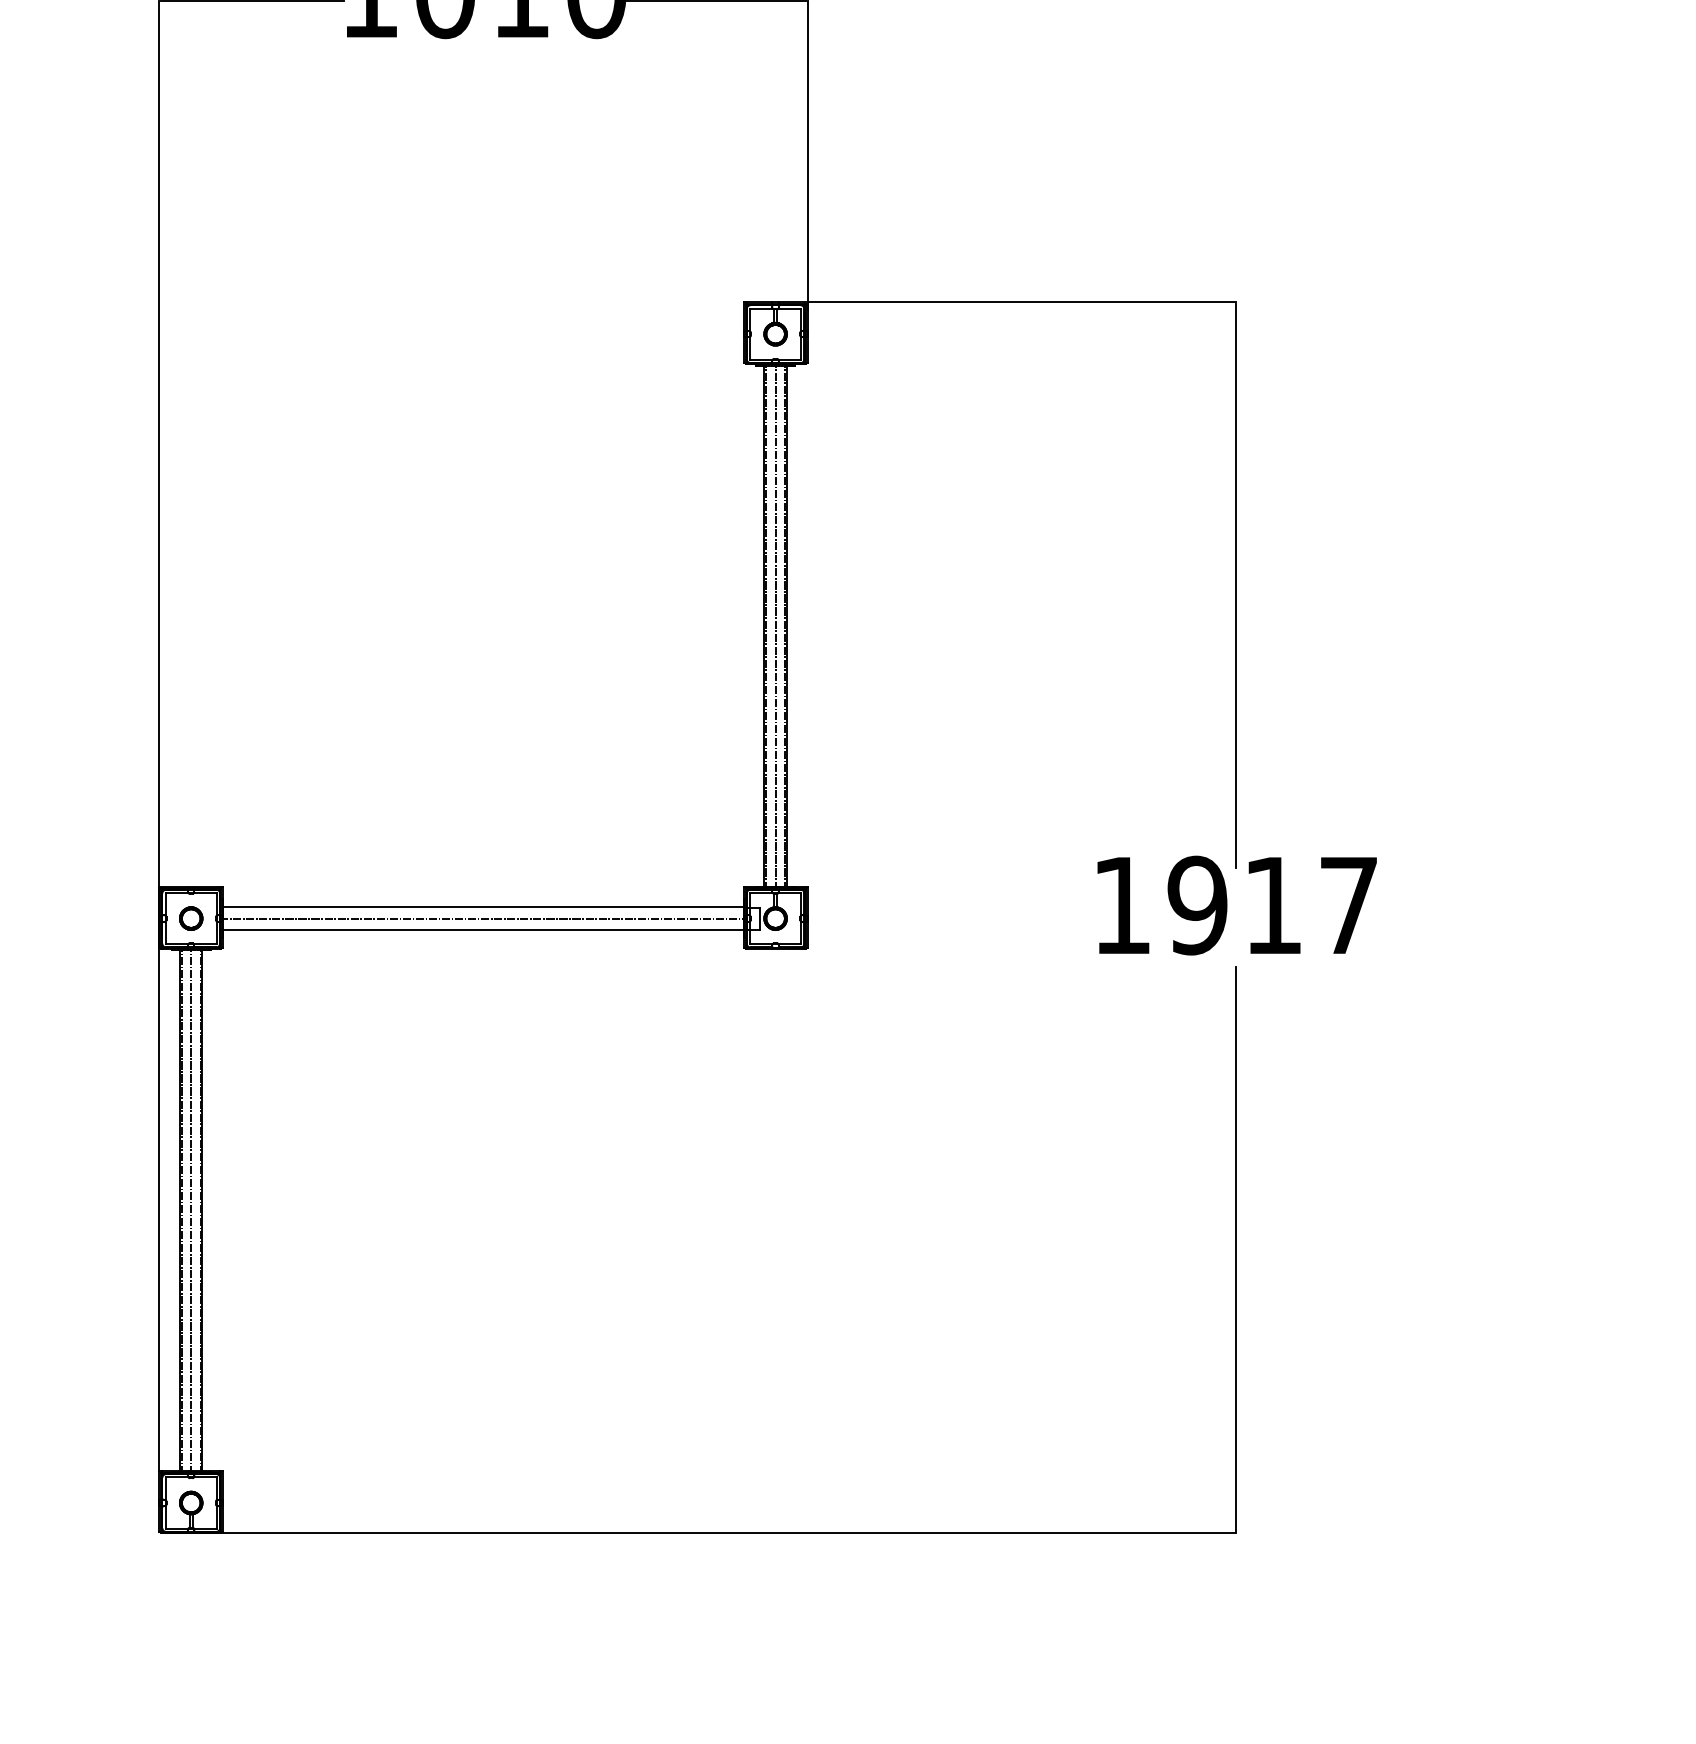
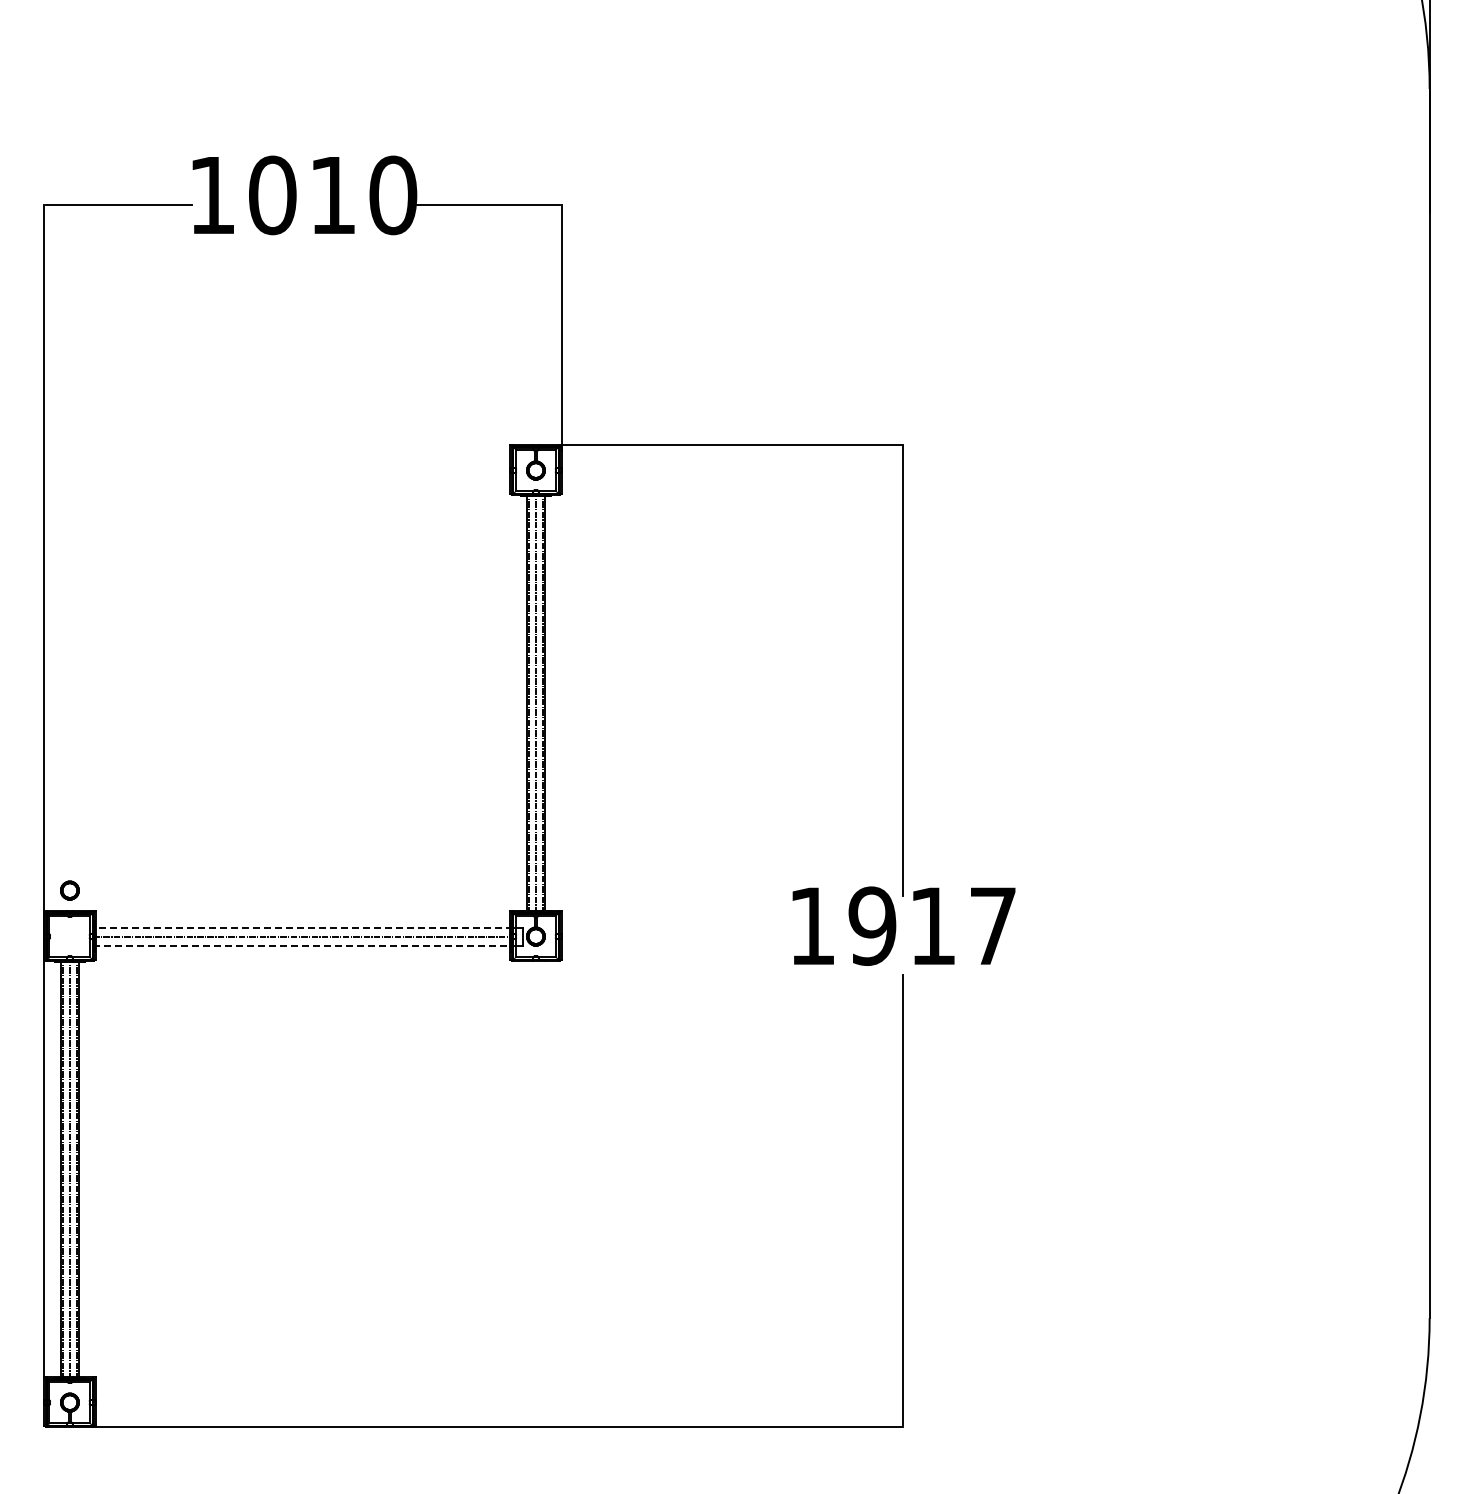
line: (482, 907) -> (302, 927), solid -> dashed
part: (190, 918) -> (69, 890), moved
line: (482, 929) -> (302, 945), solid -> dashed

